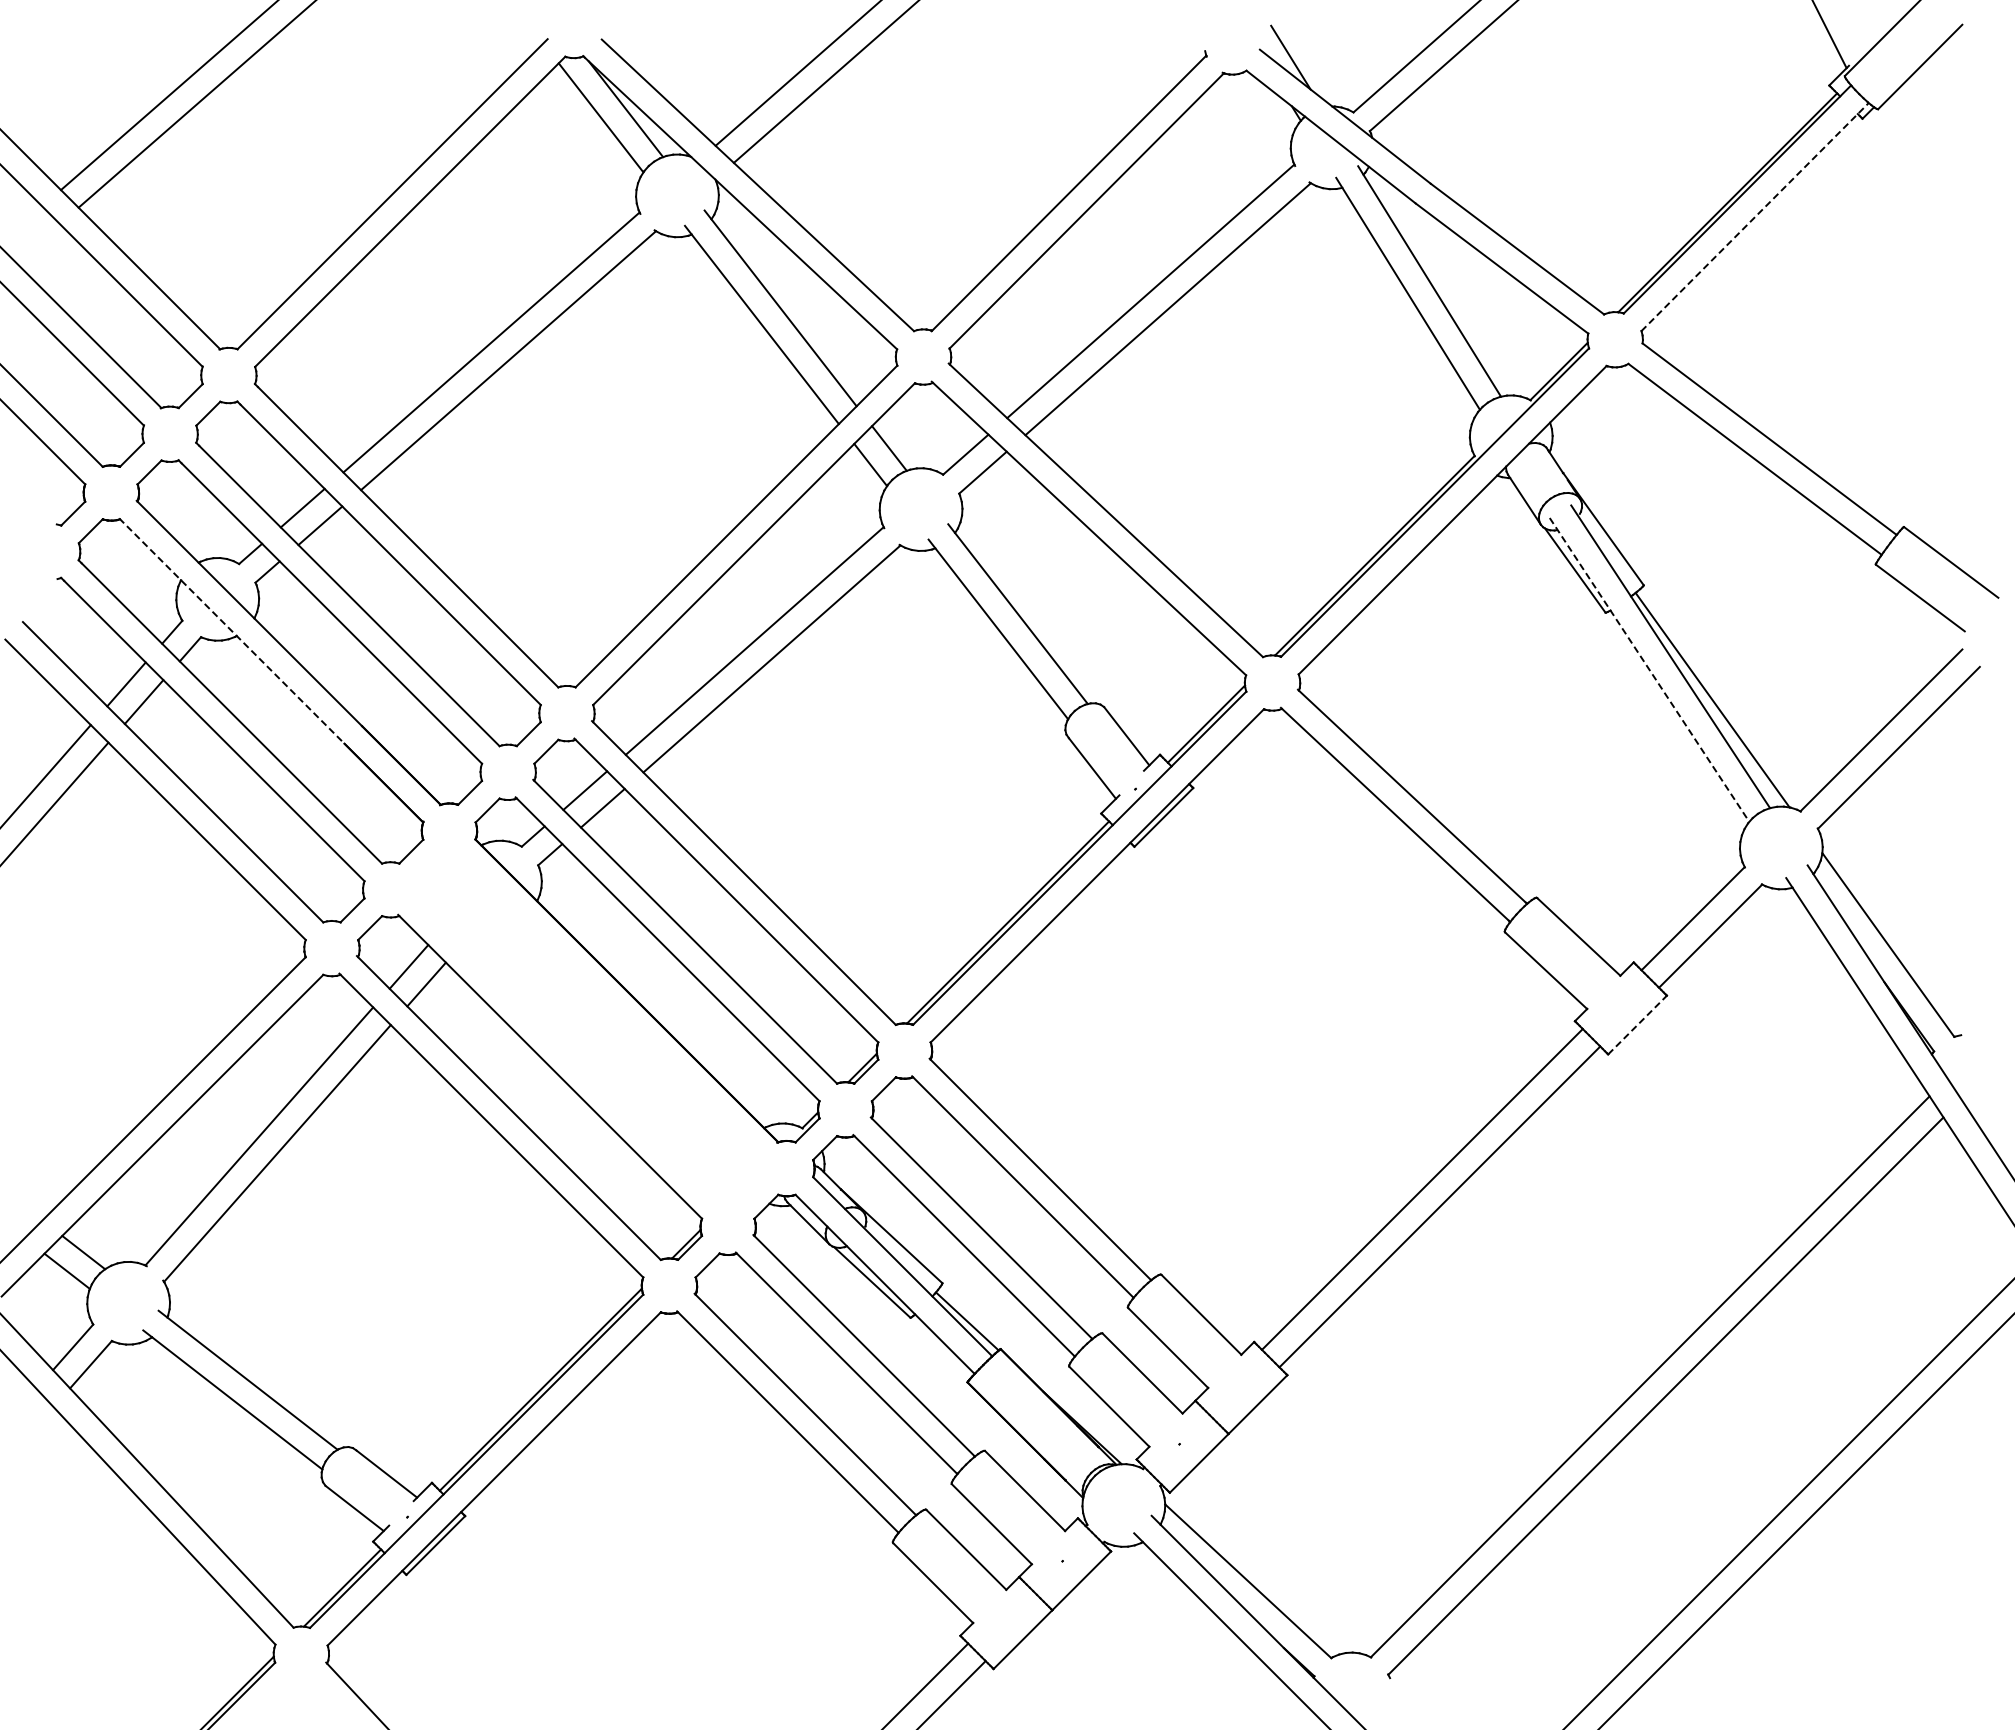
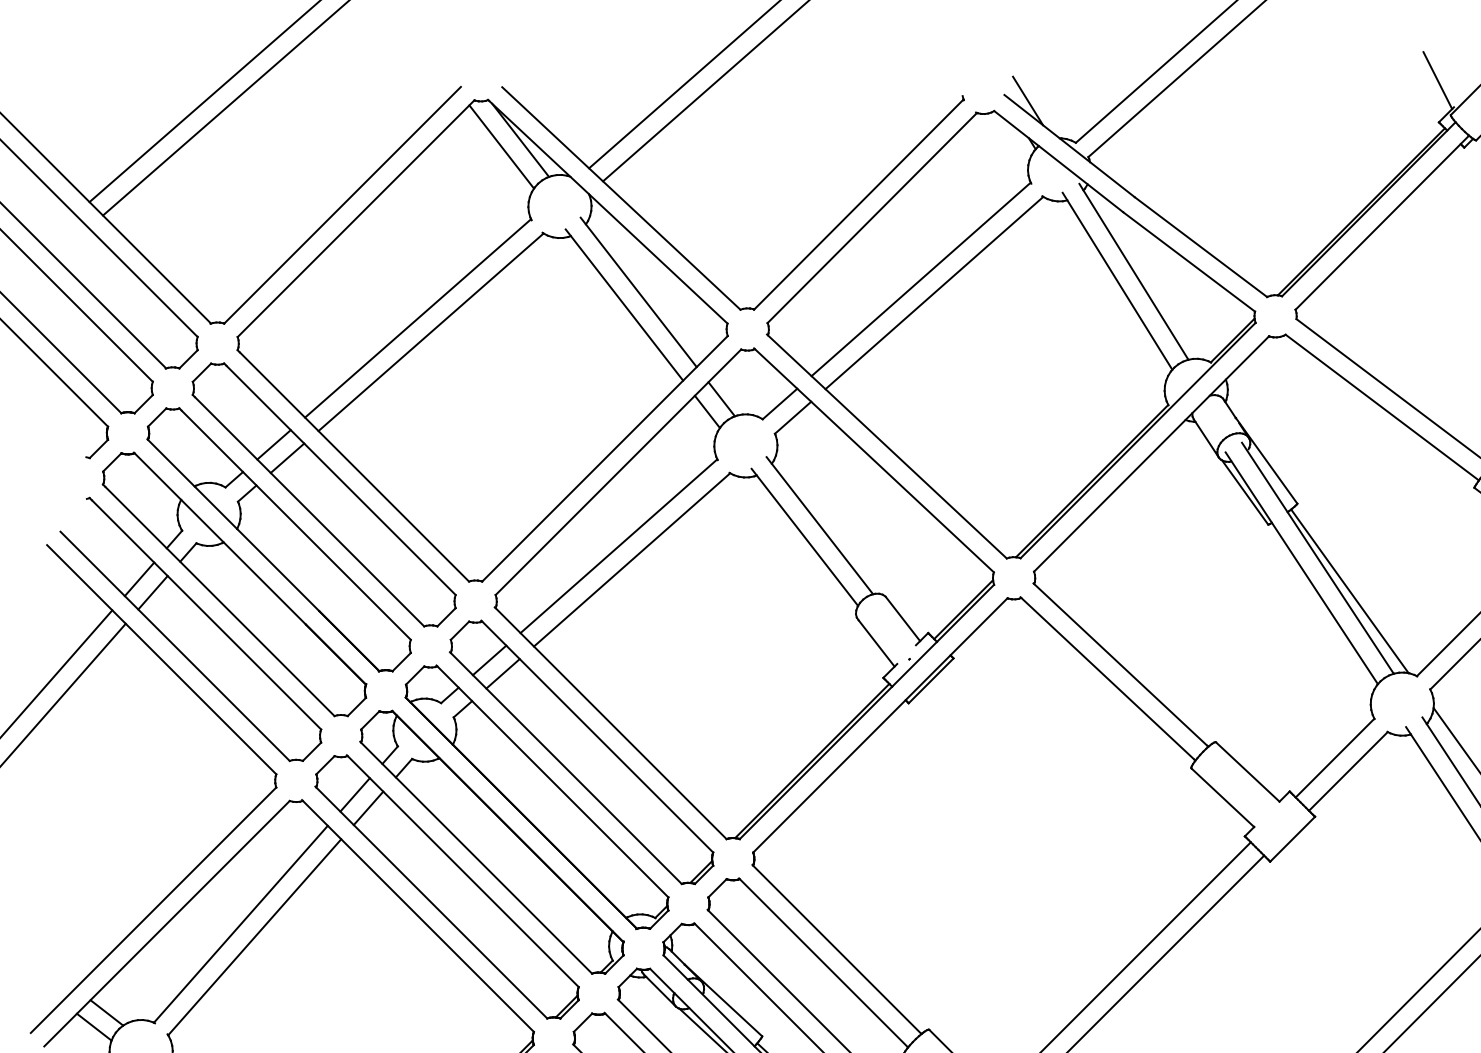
line: (1755, 216) -> (1382, 222), dashed -> solid
line: (232, 631) -> (220, 538), dashed -> solid
line: (1649, 669) -> (1301, 567), dashed -> solid
line: (1637, 1025) -> (1292, 839), dashed -> solid
part: (588, 1028) -> (492, 841), added

